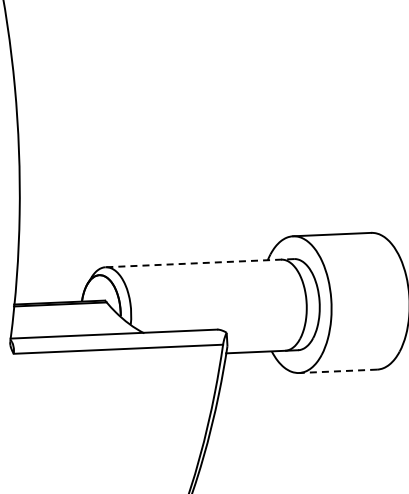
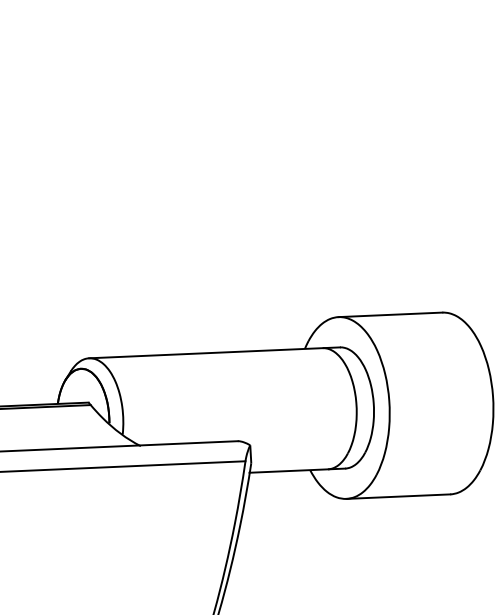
line: (199, 263) -> (214, 353), dashed -> solid
line: (337, 371) -> (397, 496), dashed -> solid

